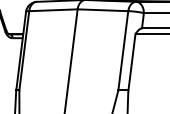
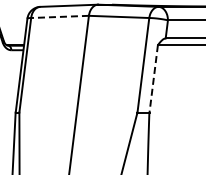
line: (53, 9) -> (60, 16), solid -> dashed
line: (131, 61) -> (153, 78), solid -> dashed

